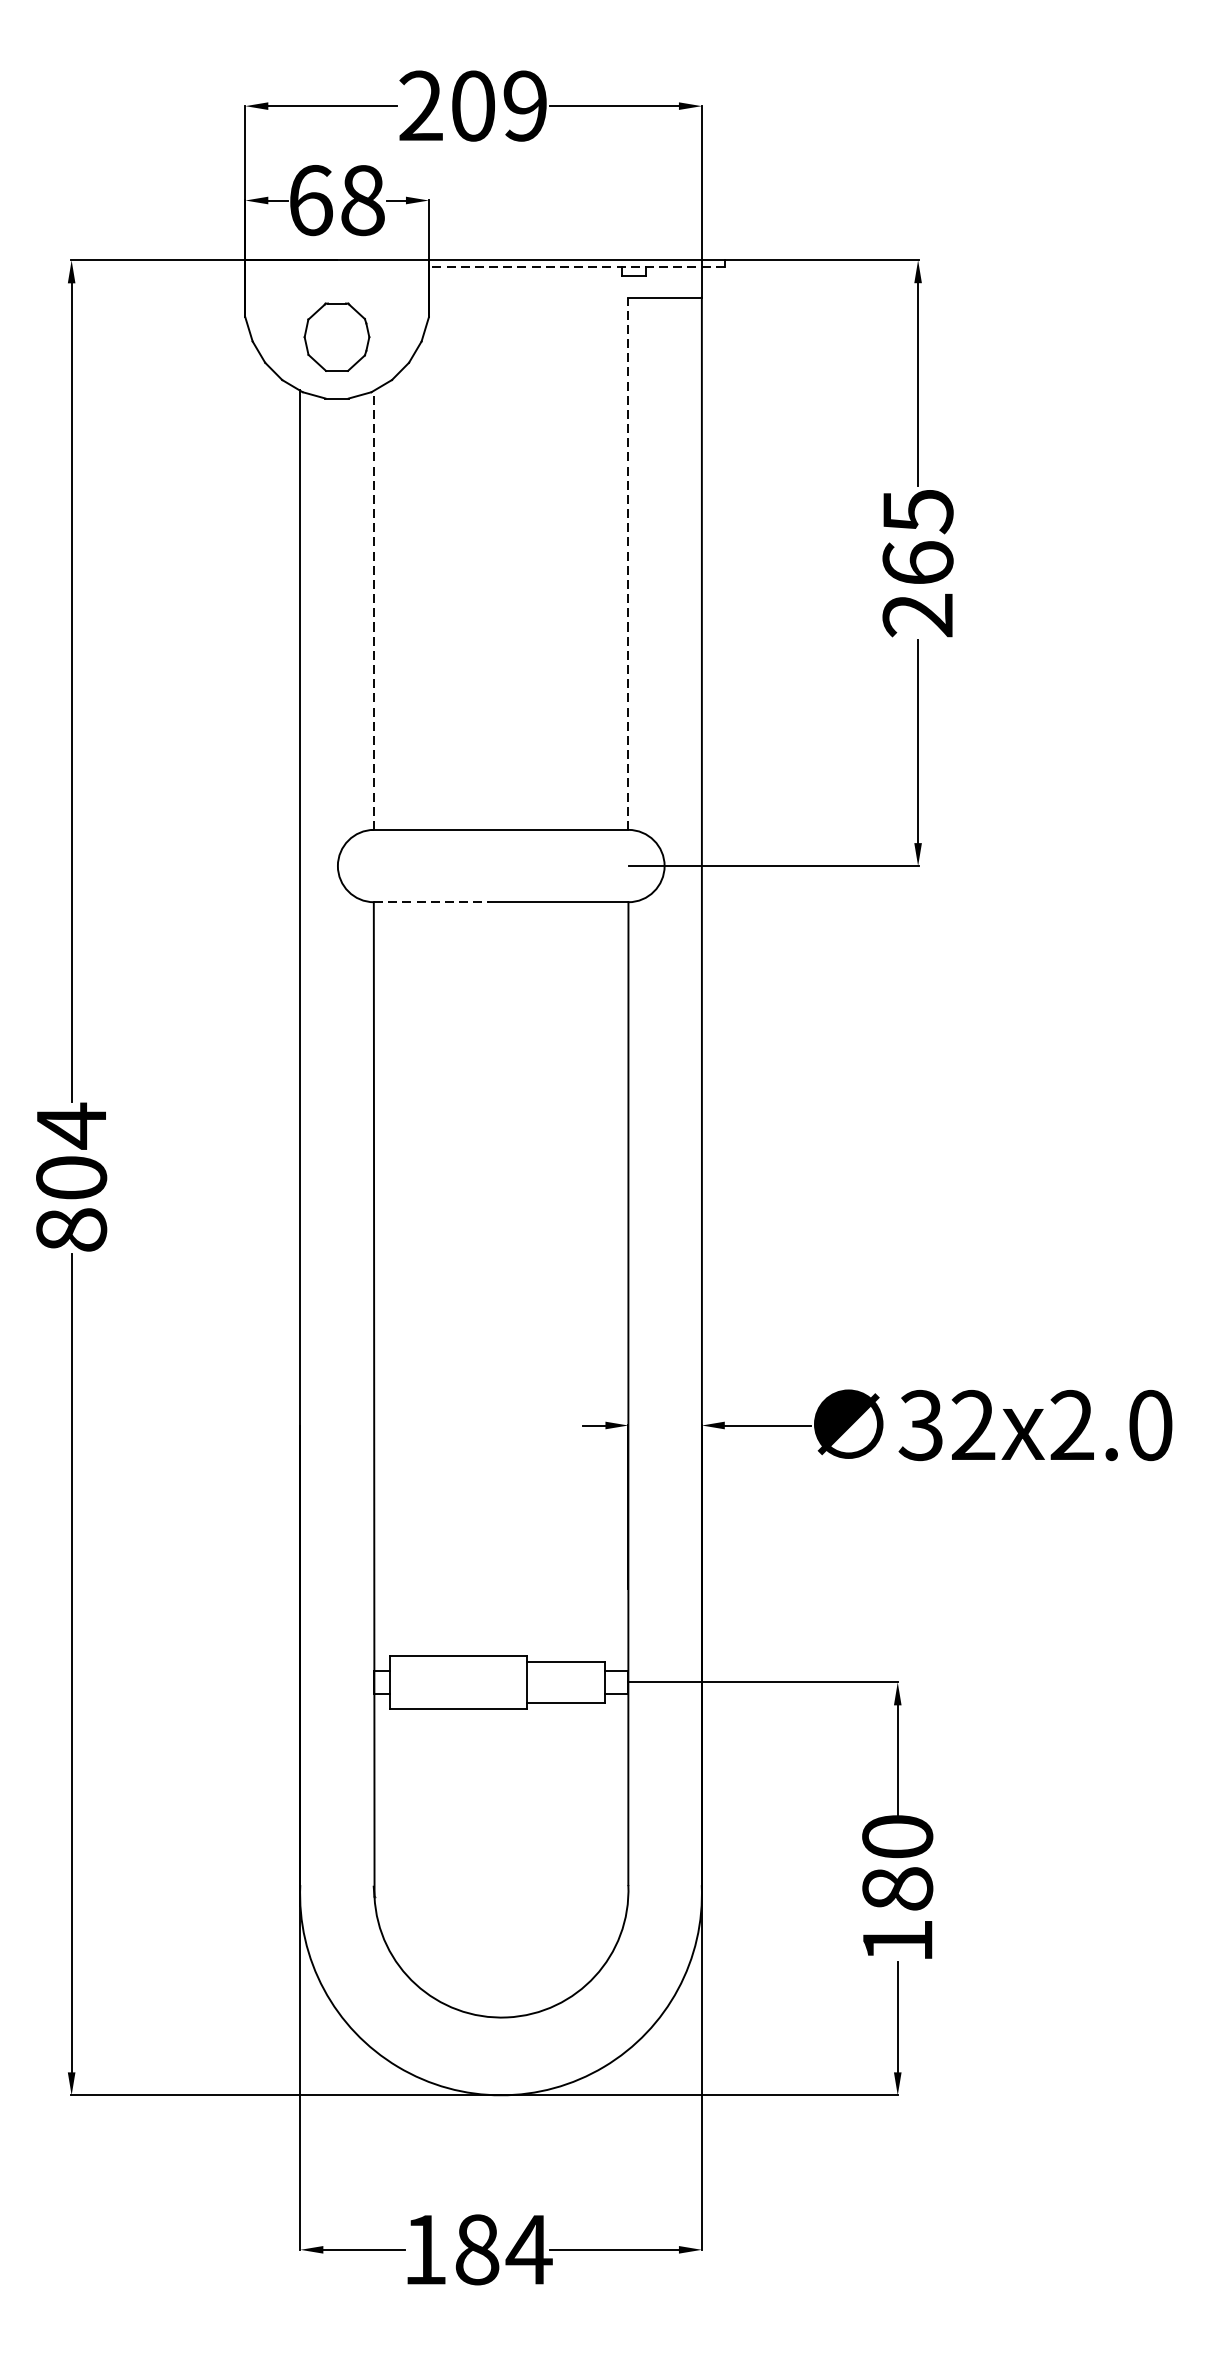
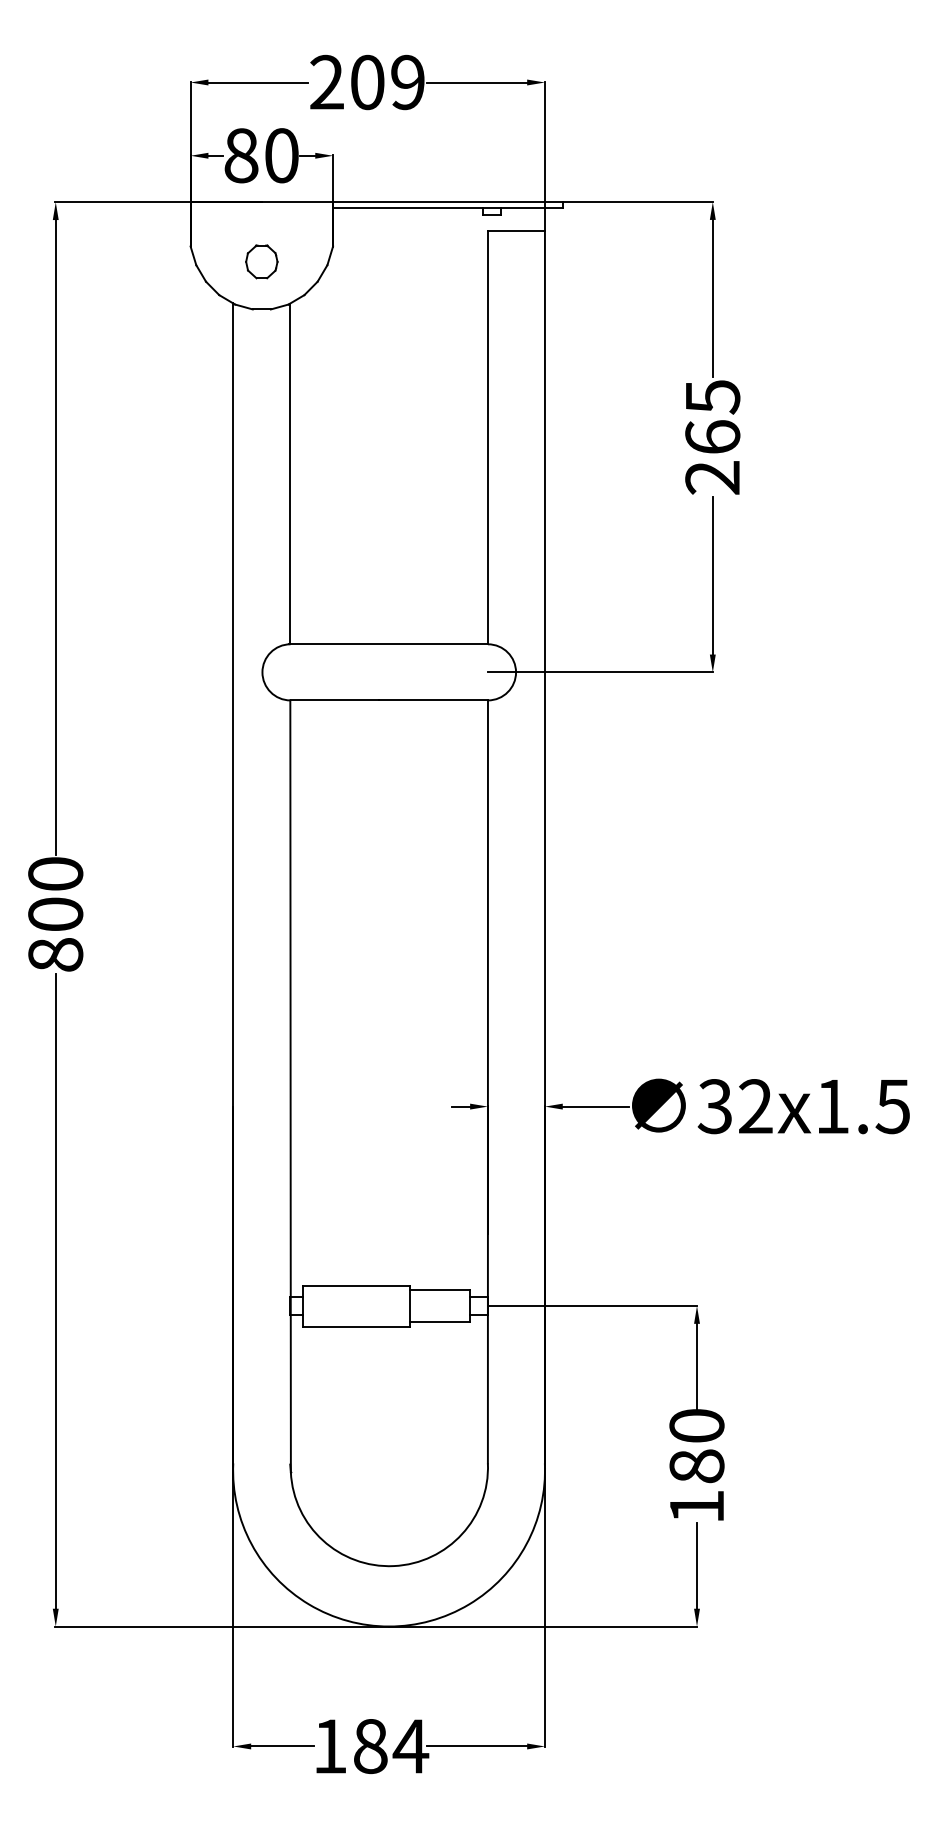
text: (336, 200) -> (261, 155), 68 -> 80
line: (576, 267) -> (447, 207), dashed -> solid
part: (336, 336) -> (261, 261), size x0.62
line: (627, 563) -> (487, 437), dashed -> solid
line: (374, 611) -> (290, 474), dashed -> solid
line: (432, 902) -> (335, 700), dashed -> solid
text: (71, 1126) -> (55, 874), 804 -> 800
text: (1110, 1425) -> (862, 1106), 32x2.0 -> 32x1.5

